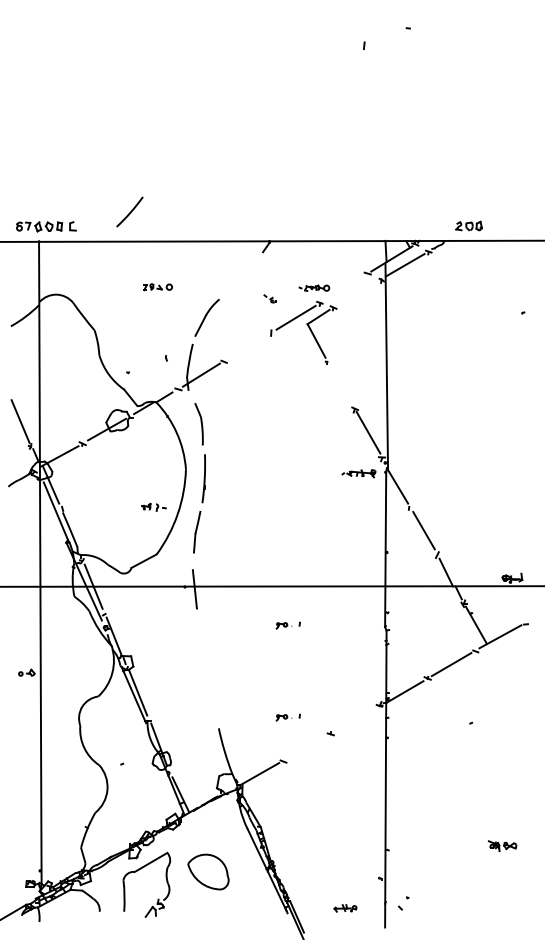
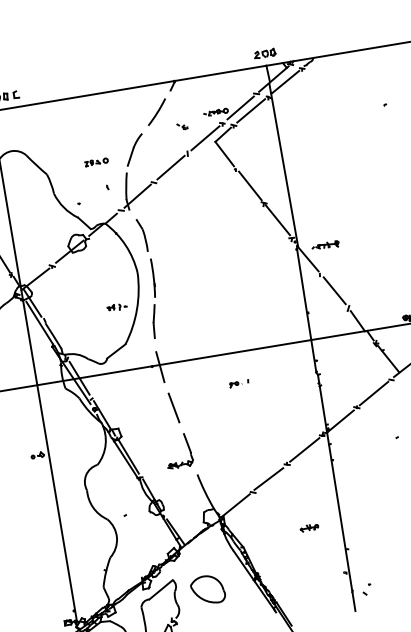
line: (130, 211) -> (157, 111), moved
part: (468, 225) -> (264, 53), moved
part: (157, 287) -> (96, 162), moved
line: (345, 287) -> (240, 107), added
line: (357, 292) -> (250, 110), added
line: (248, 346) -> (171, 167), added
line: (341, 384) -> (250, 185), added
part: (358, 473) -> (325, 245), moved
line: (203, 641) -> (173, 407), added
part: (212, 692) -> (187, 446), added
part: (287, 717) -> (250, 456), removed
line: (355, 719) -> (304, 449), added
line: (305, 747) -> (268, 478), added
part: (345, 908) -> (309, 528), moved

